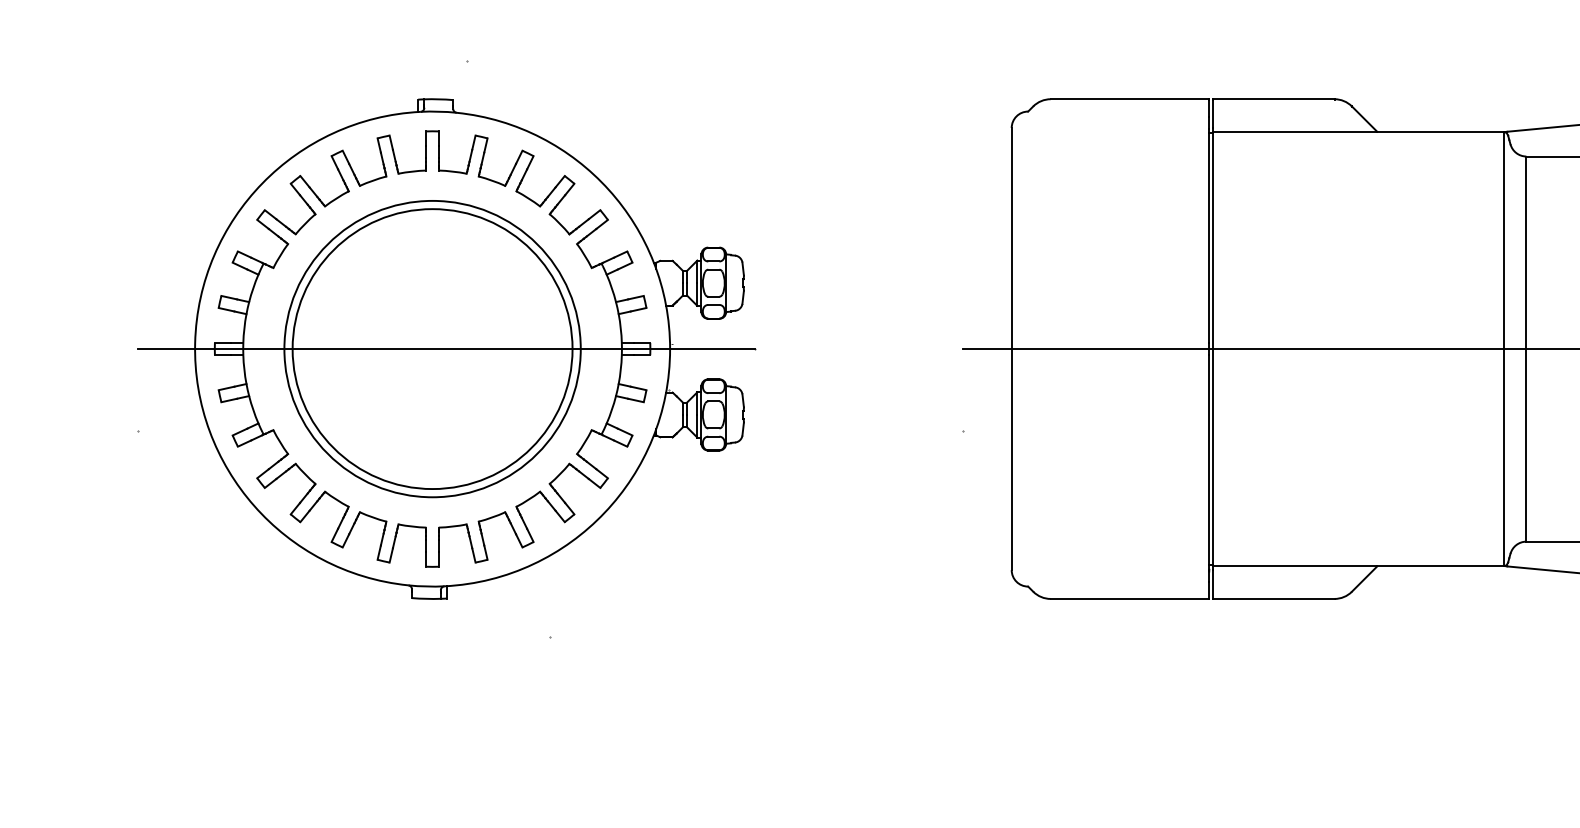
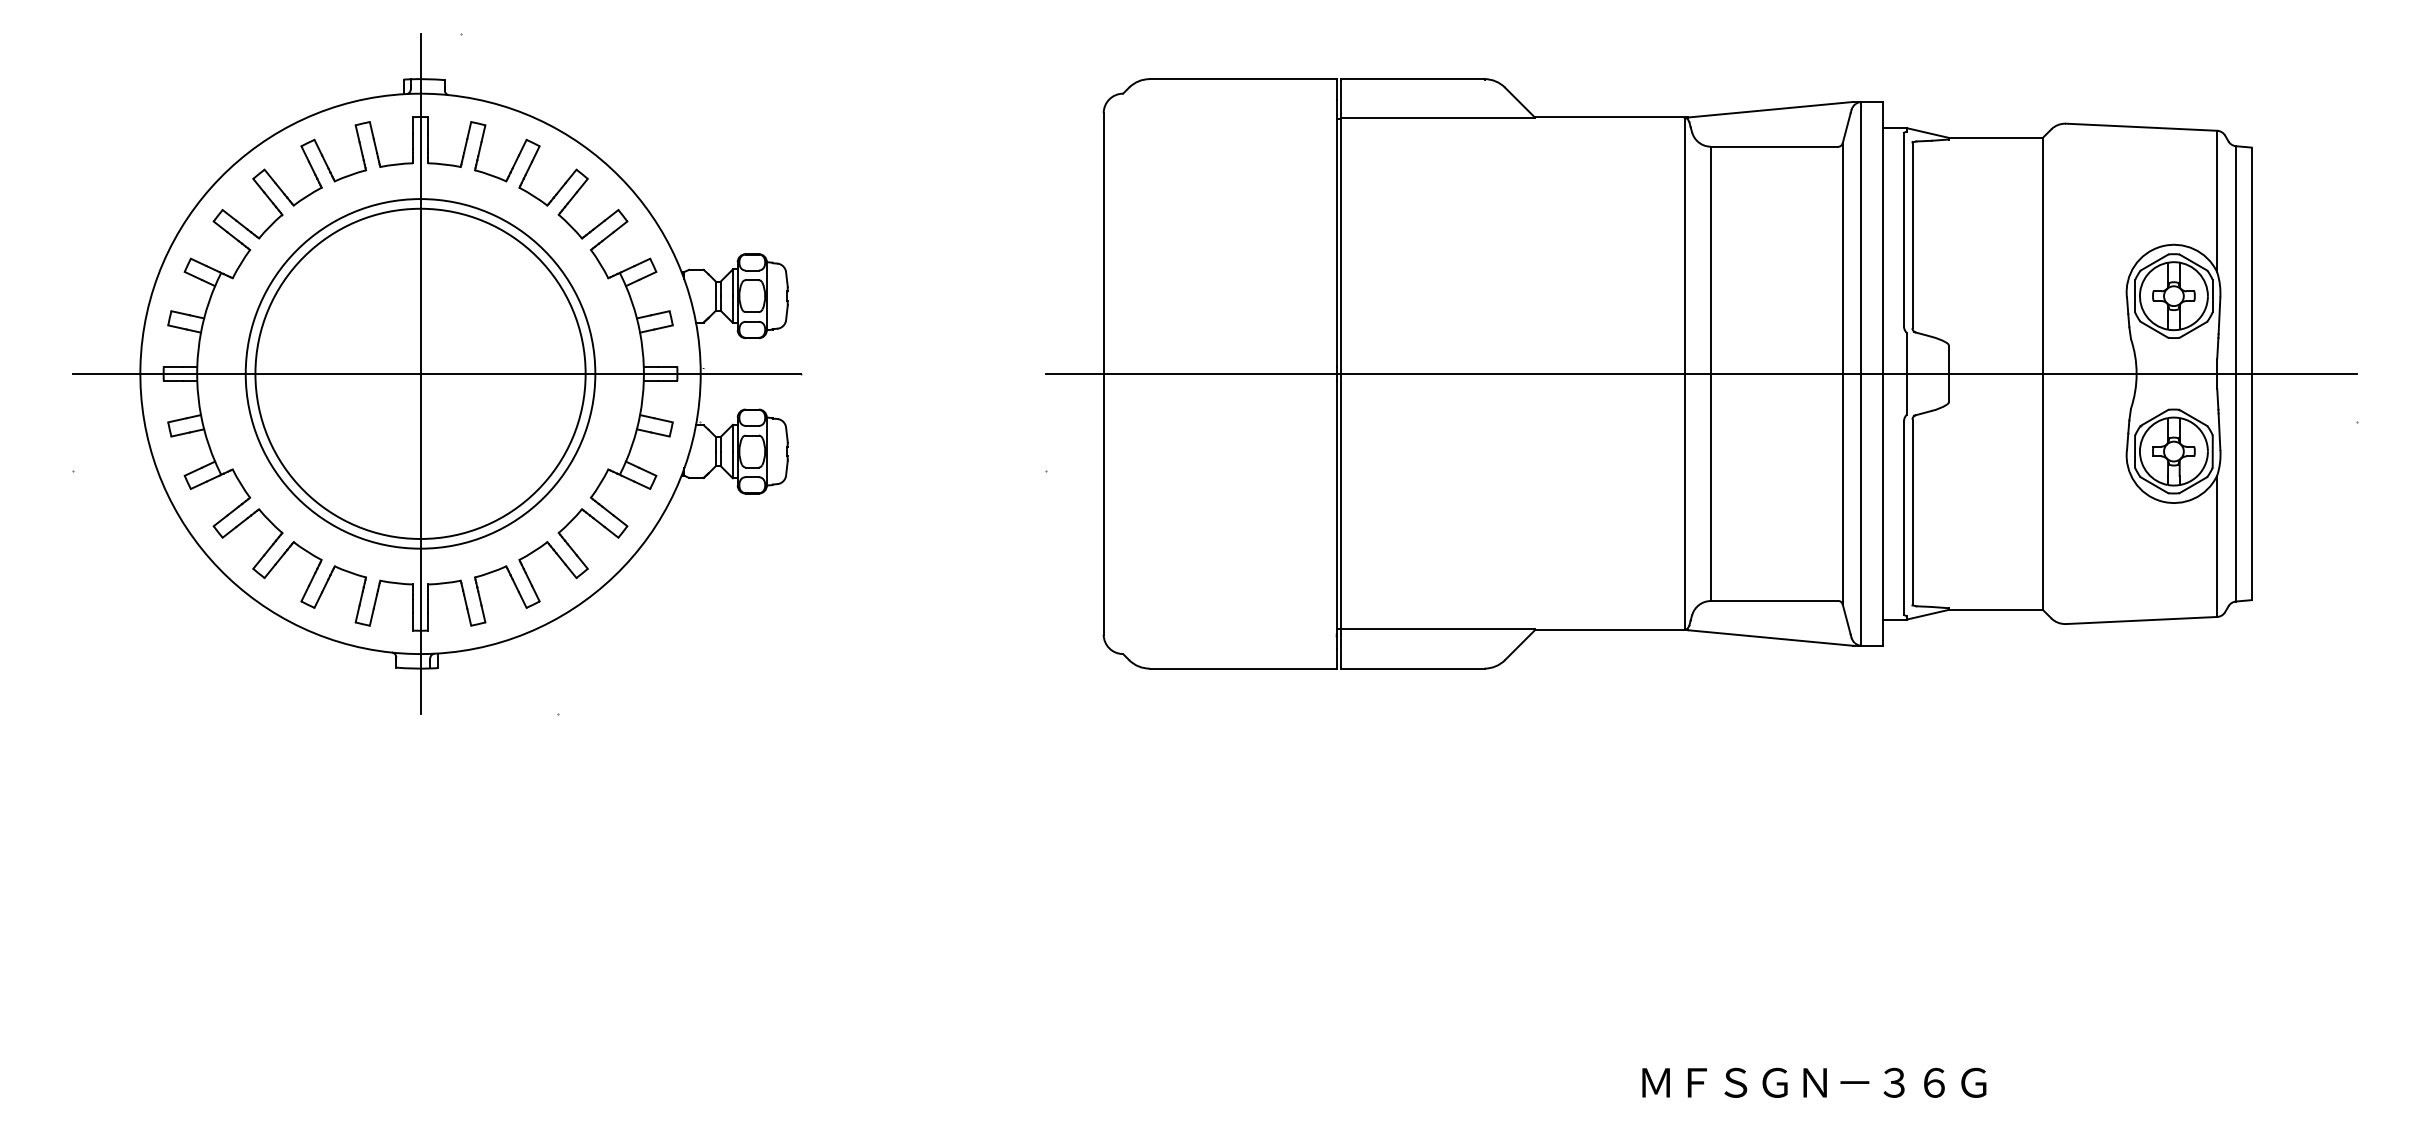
line: (432, 348) -> (420, 373), added

